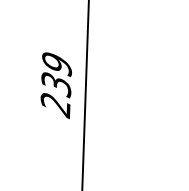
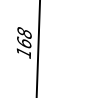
text: (54, 85) -> (23, 43), 239 -> 168

